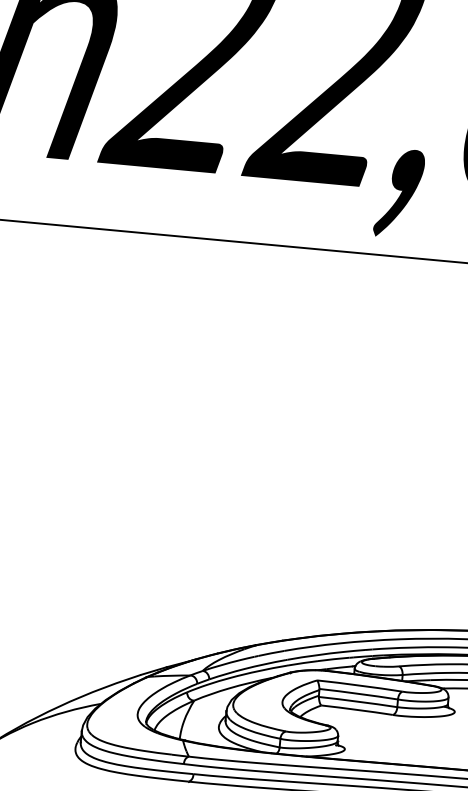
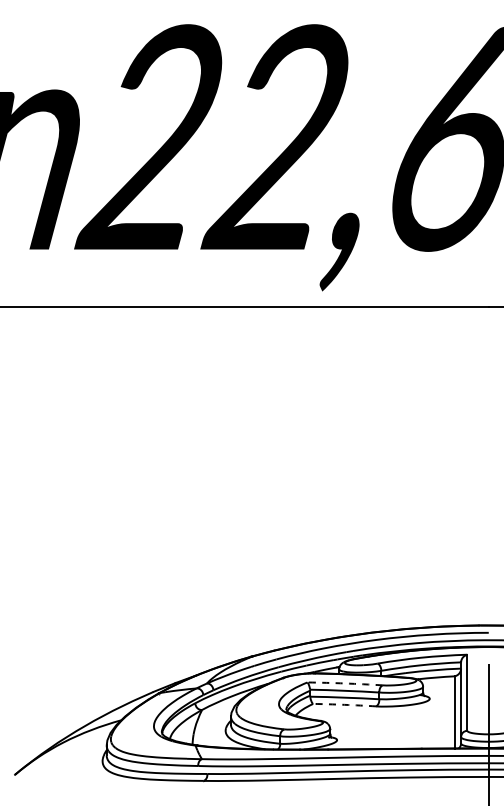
arc: (360, 685) -> (345, 683), solid -> dashed
arc: (357, 709) -> (344, 704), solid -> dashed

